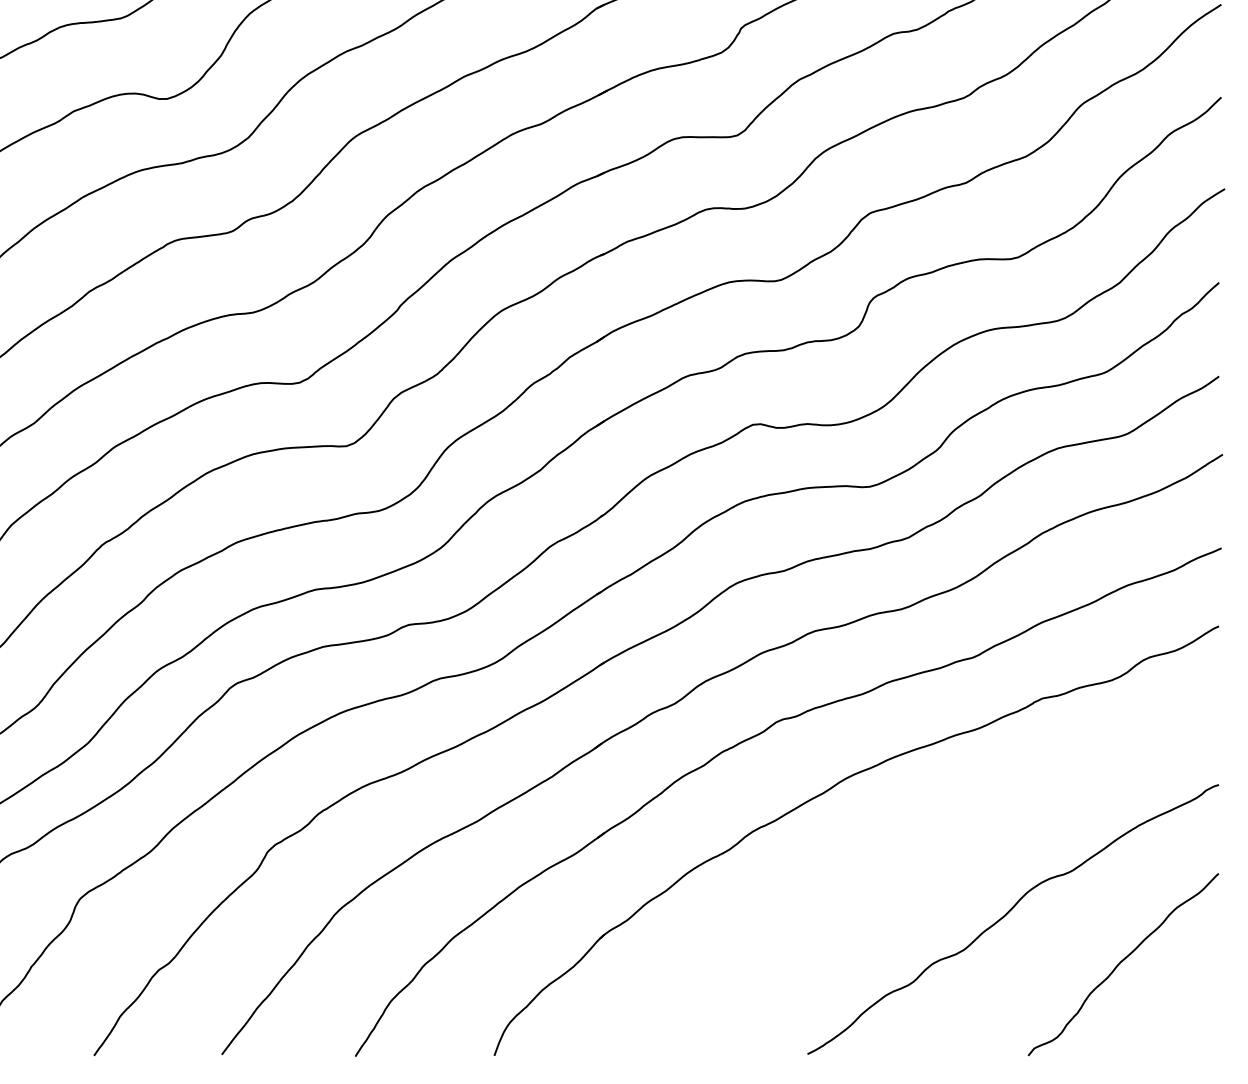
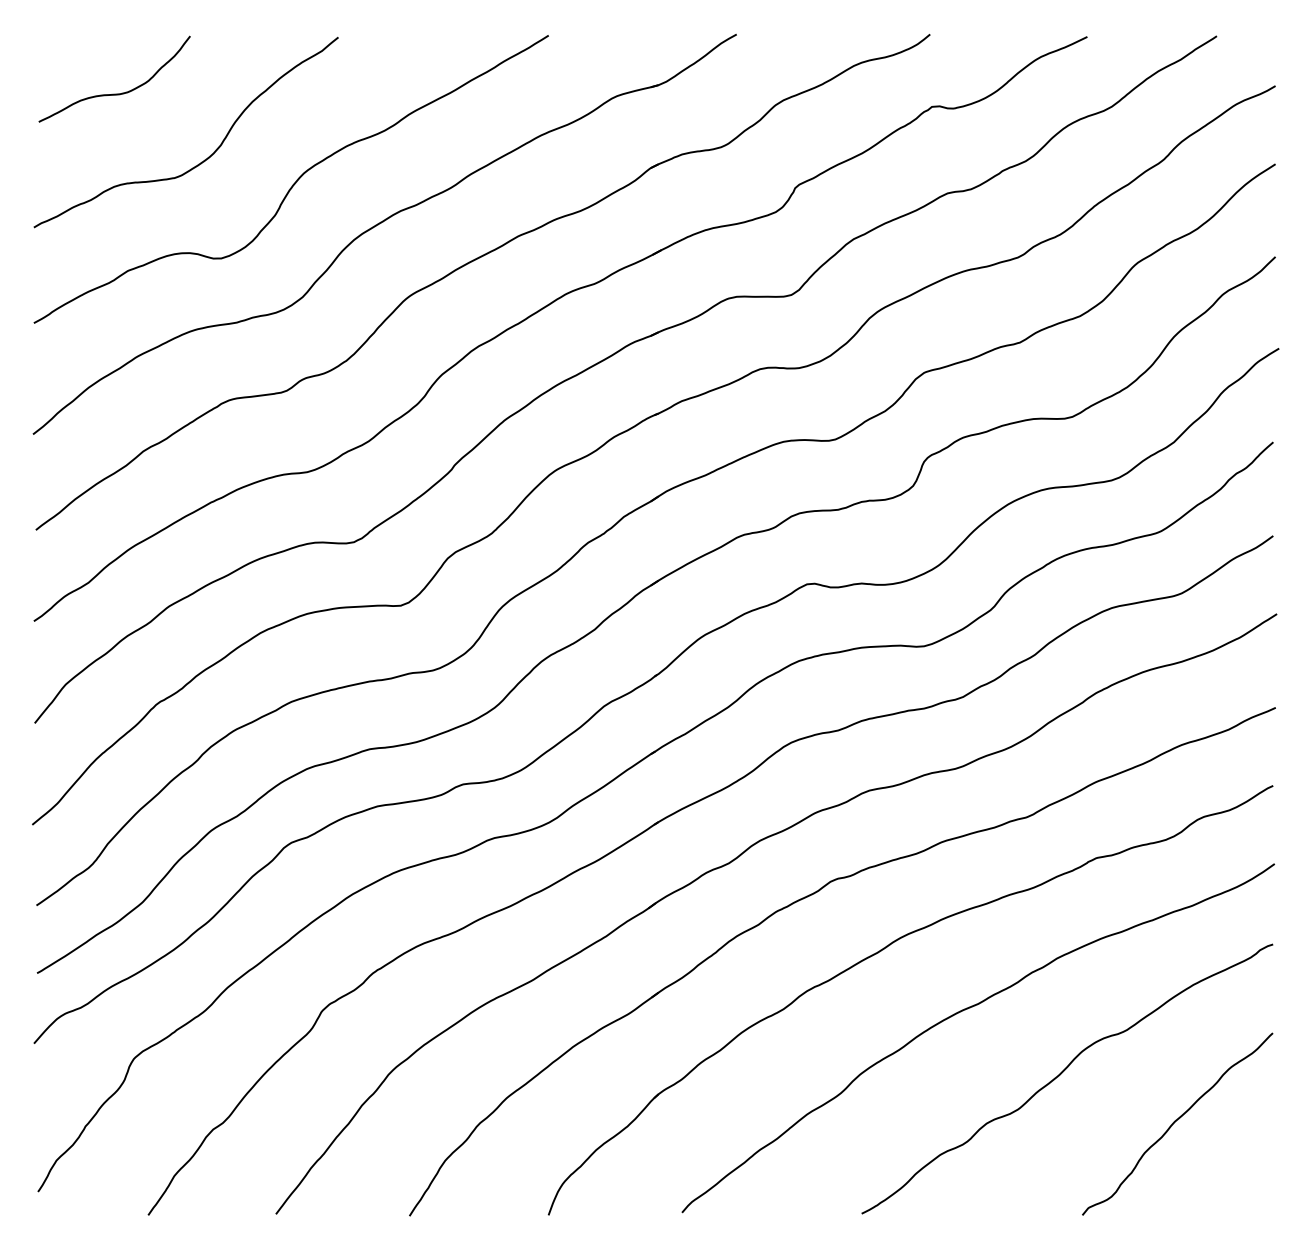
curve: (909, 851) -> (963, 1011), added

